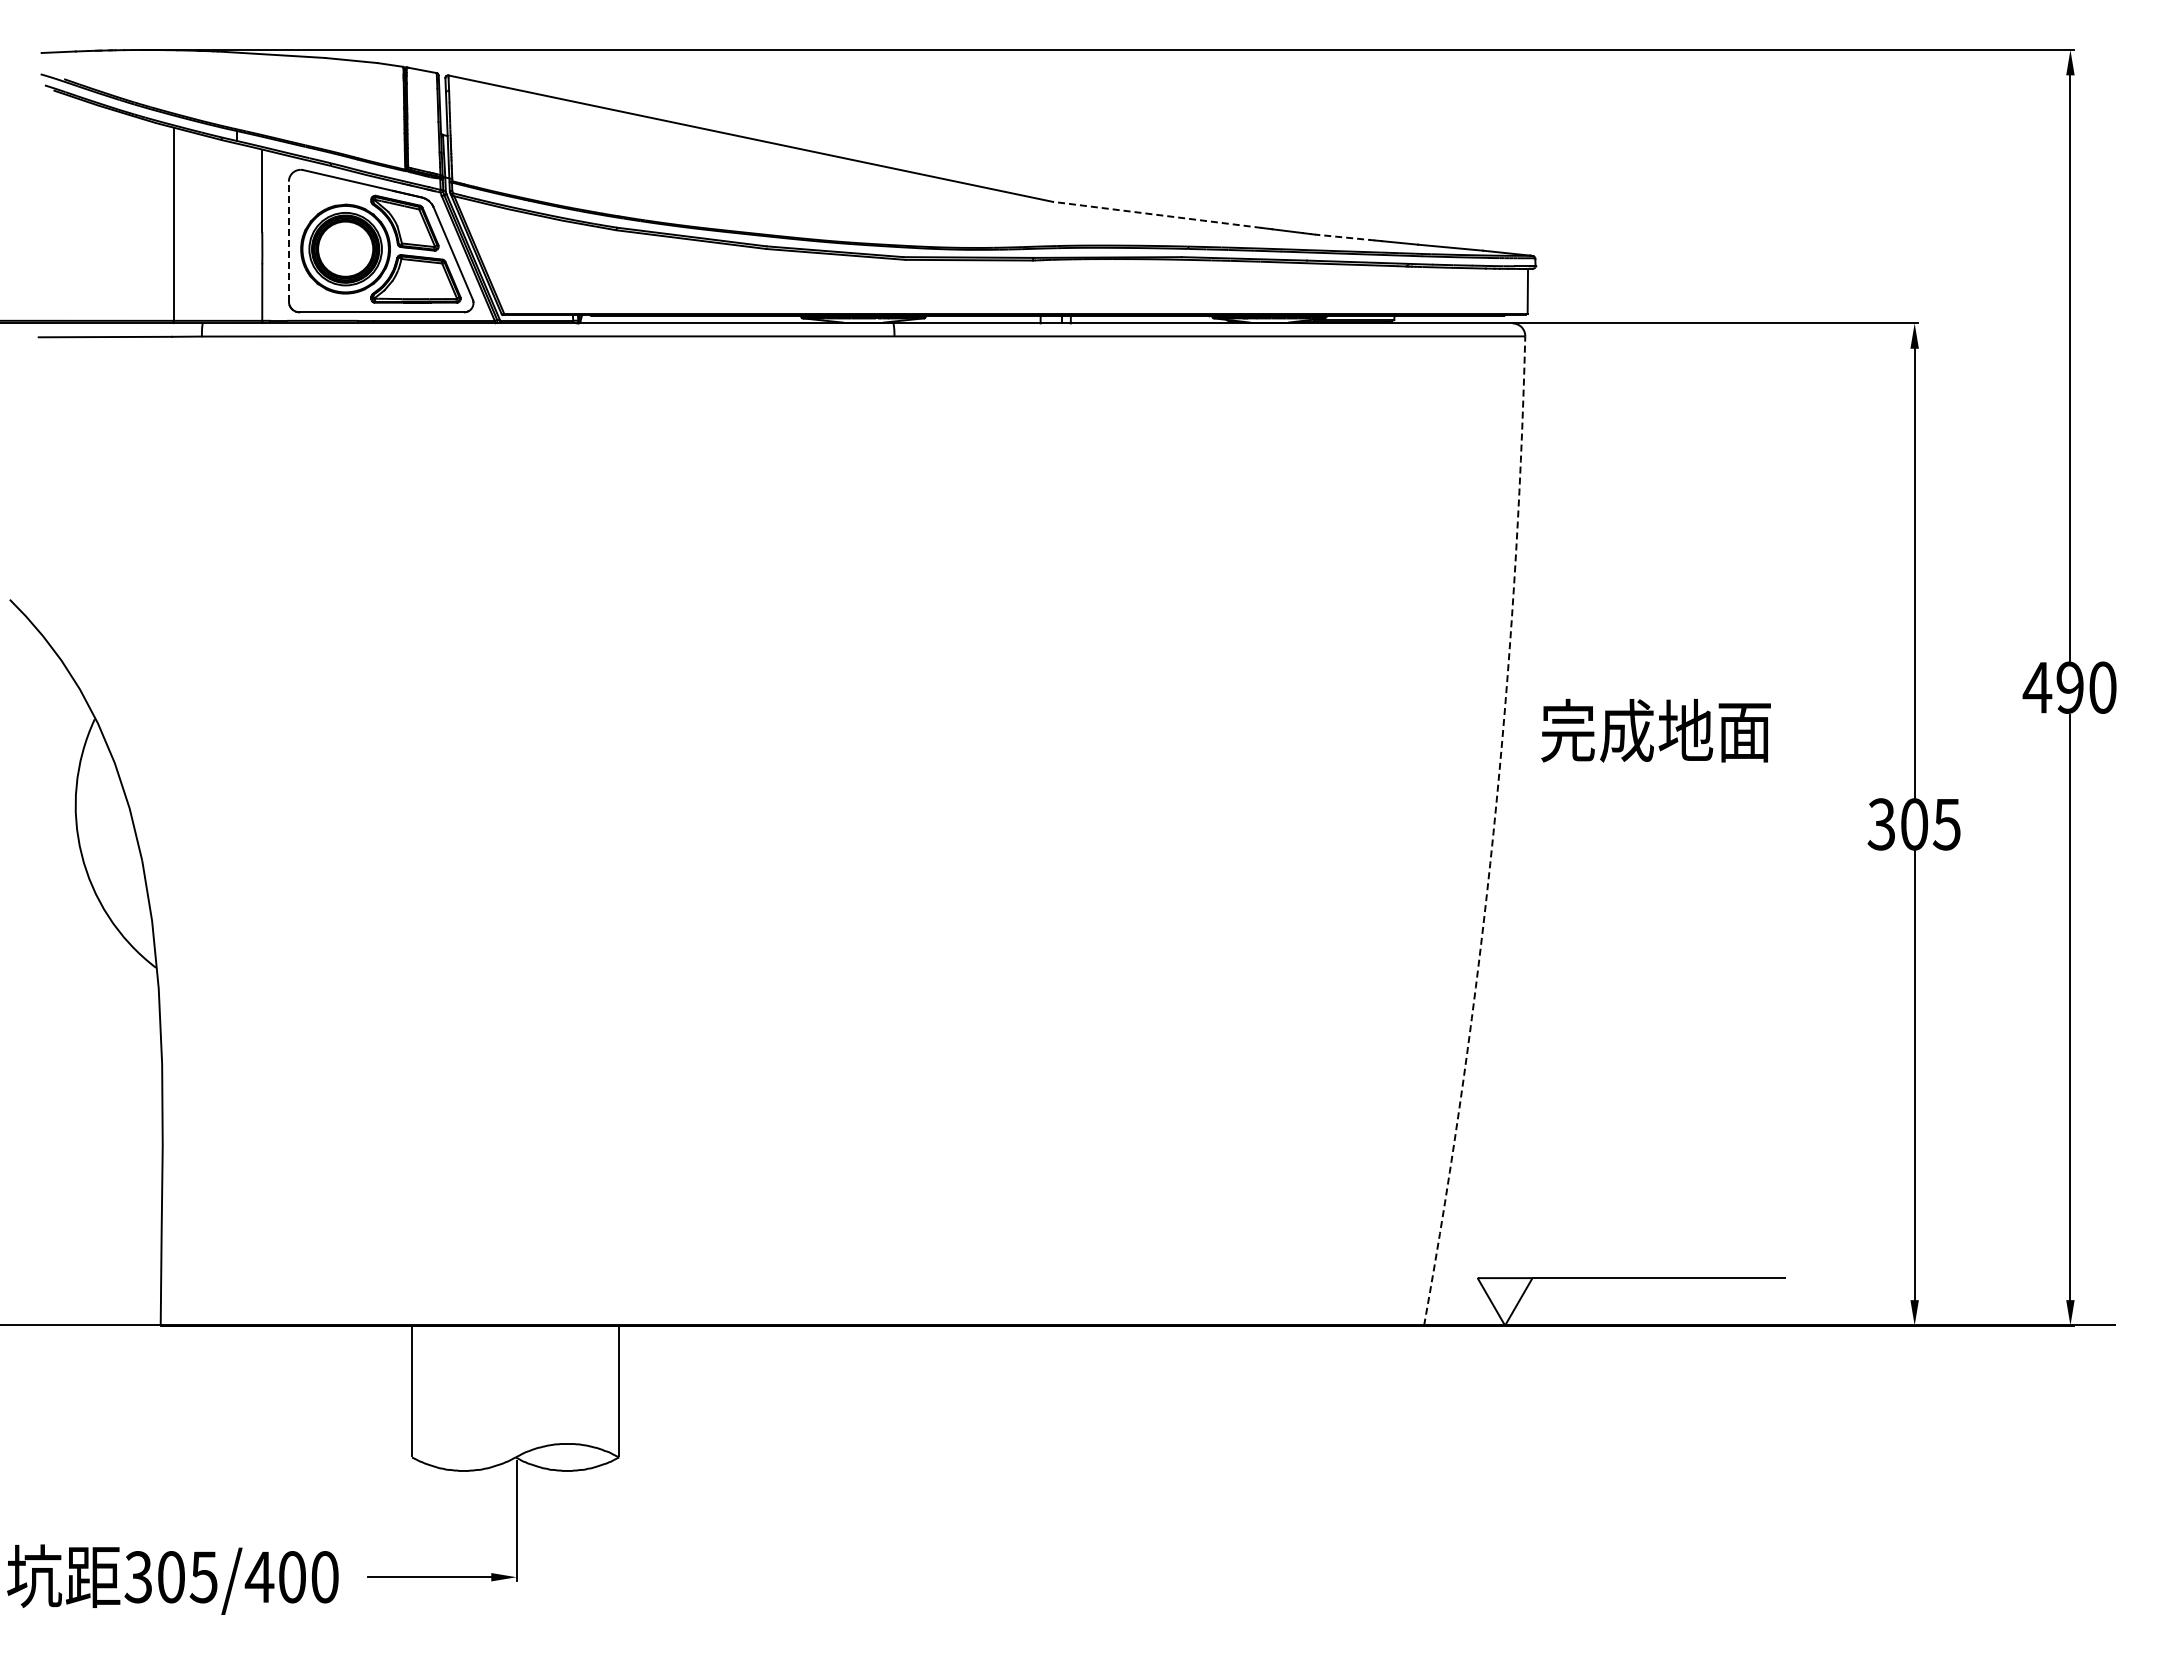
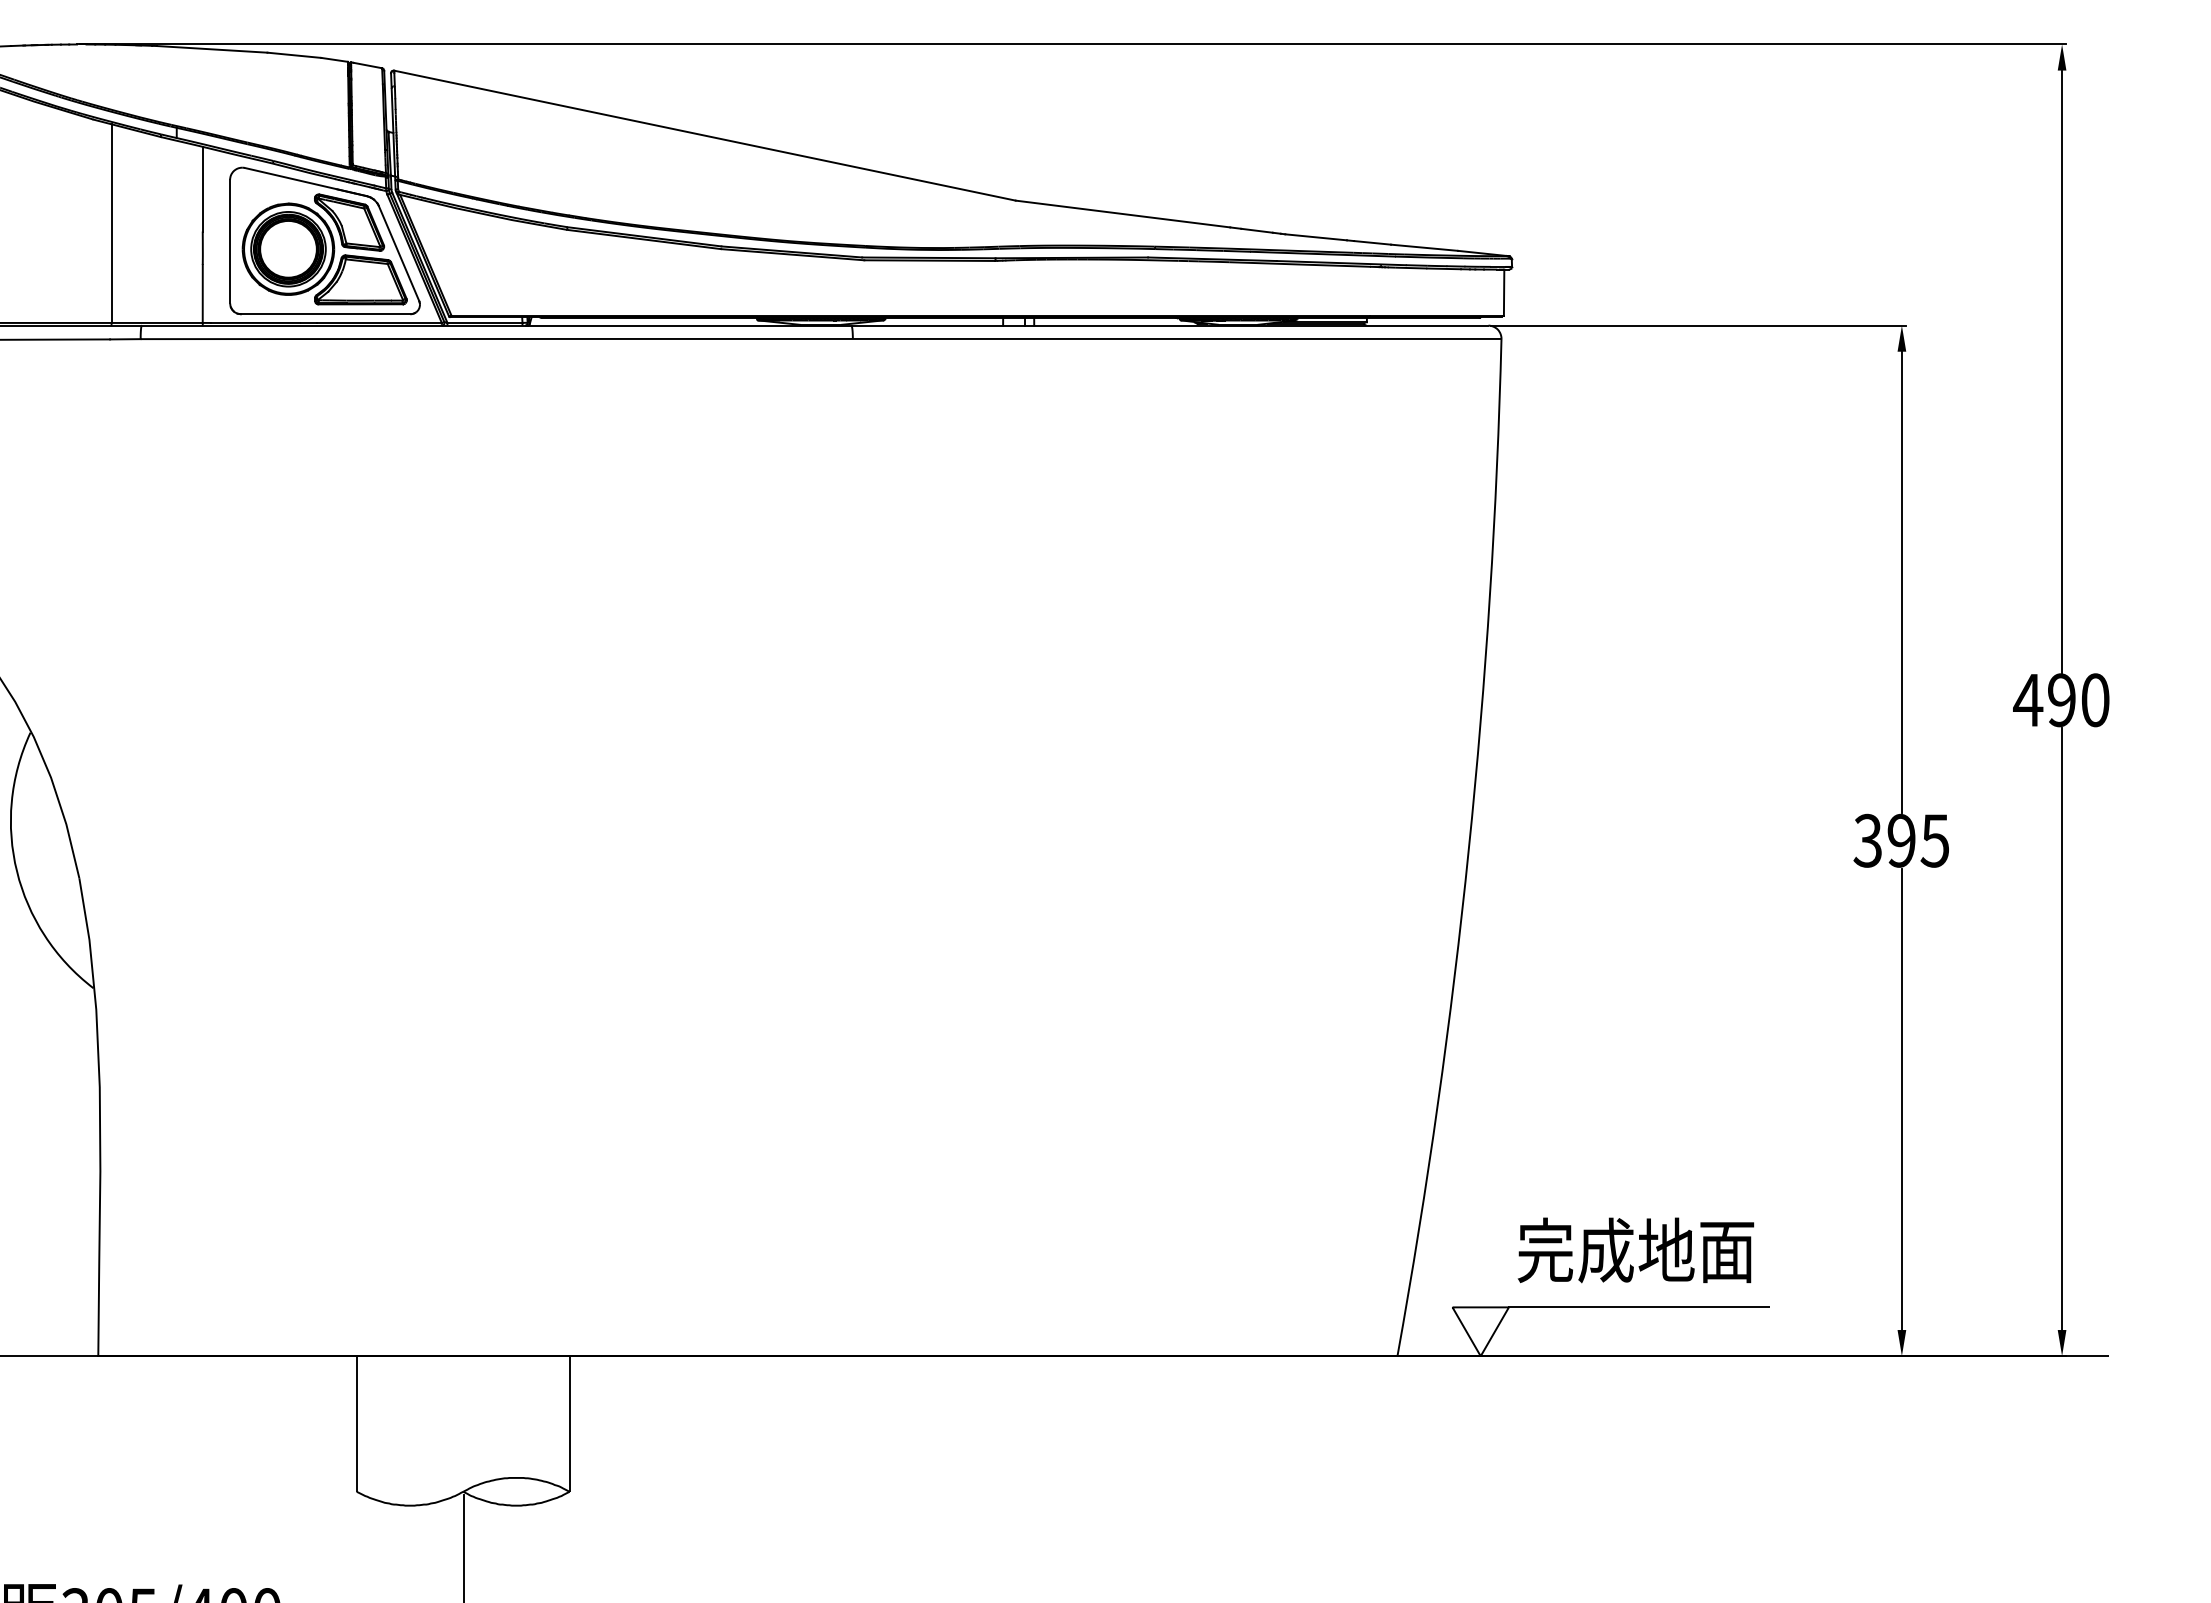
line: (1156, 214) -> (1122, 213), dashed -> solid
line: (1344, 237) -> (1315, 237), dashed -> solid
line: (288, 241) -> (229, 241), dashed -> solid
text: (1655, 730) -> (1635, 1250), moved
text: (1914, 824) -> (1901, 840), 305 -> 395
arc: (1493, 832) -> (1468, 849), dashed -> solid

